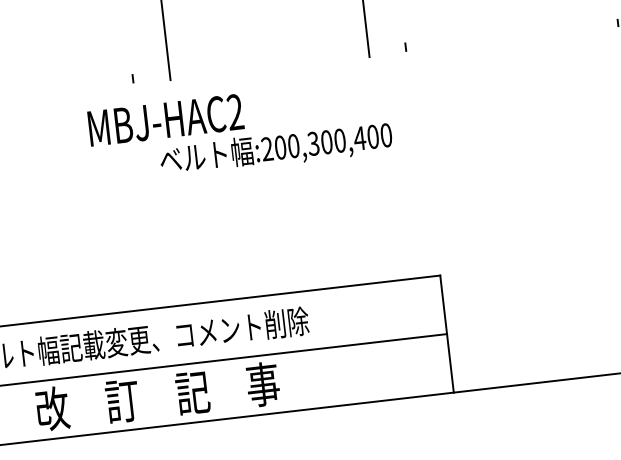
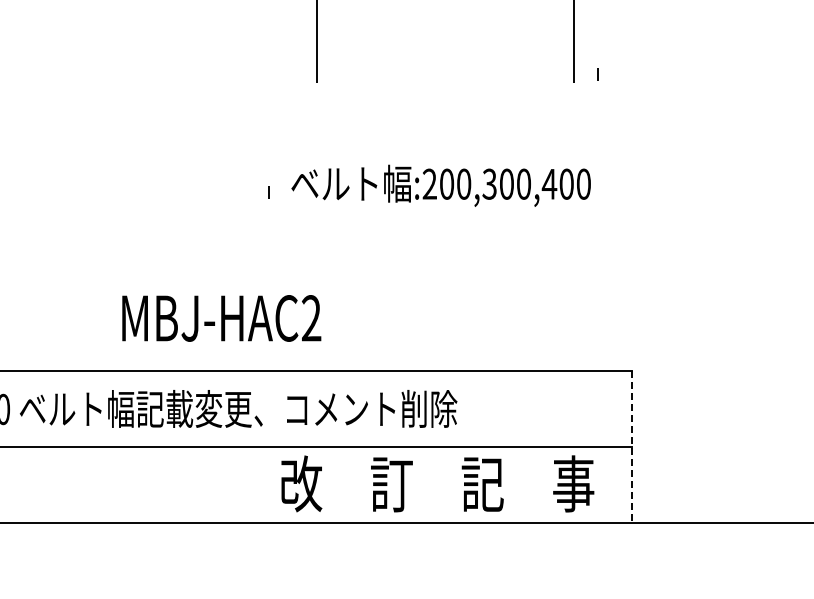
line: (405, 47) -> (597, 74), moved
line: (132, 78) -> (268, 192), moved
text: (165, 120) -> (221, 318), moved
line: (446, 333) -> (631, 446), solid -> dashed
text: (157, 396) -> (437, 483), moved

